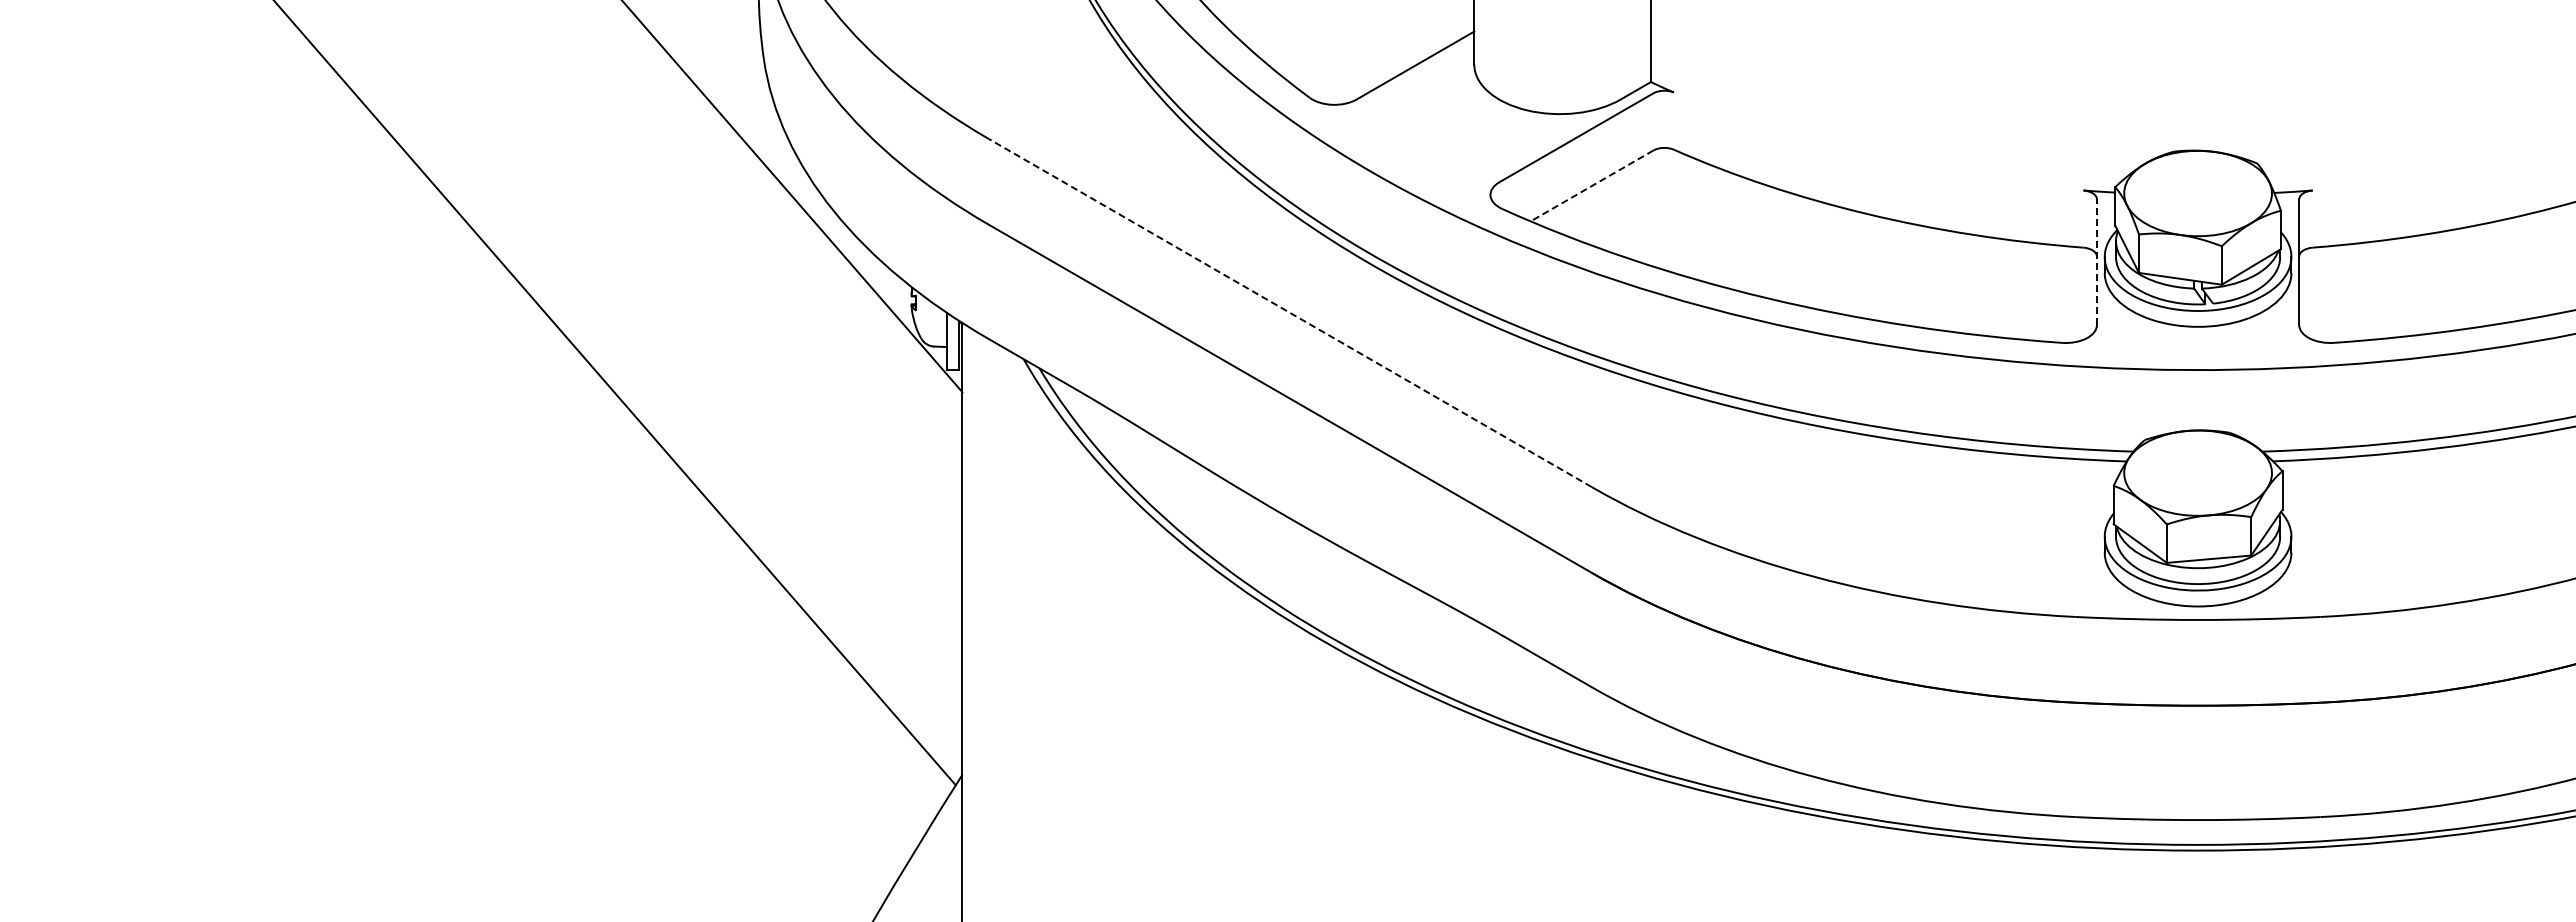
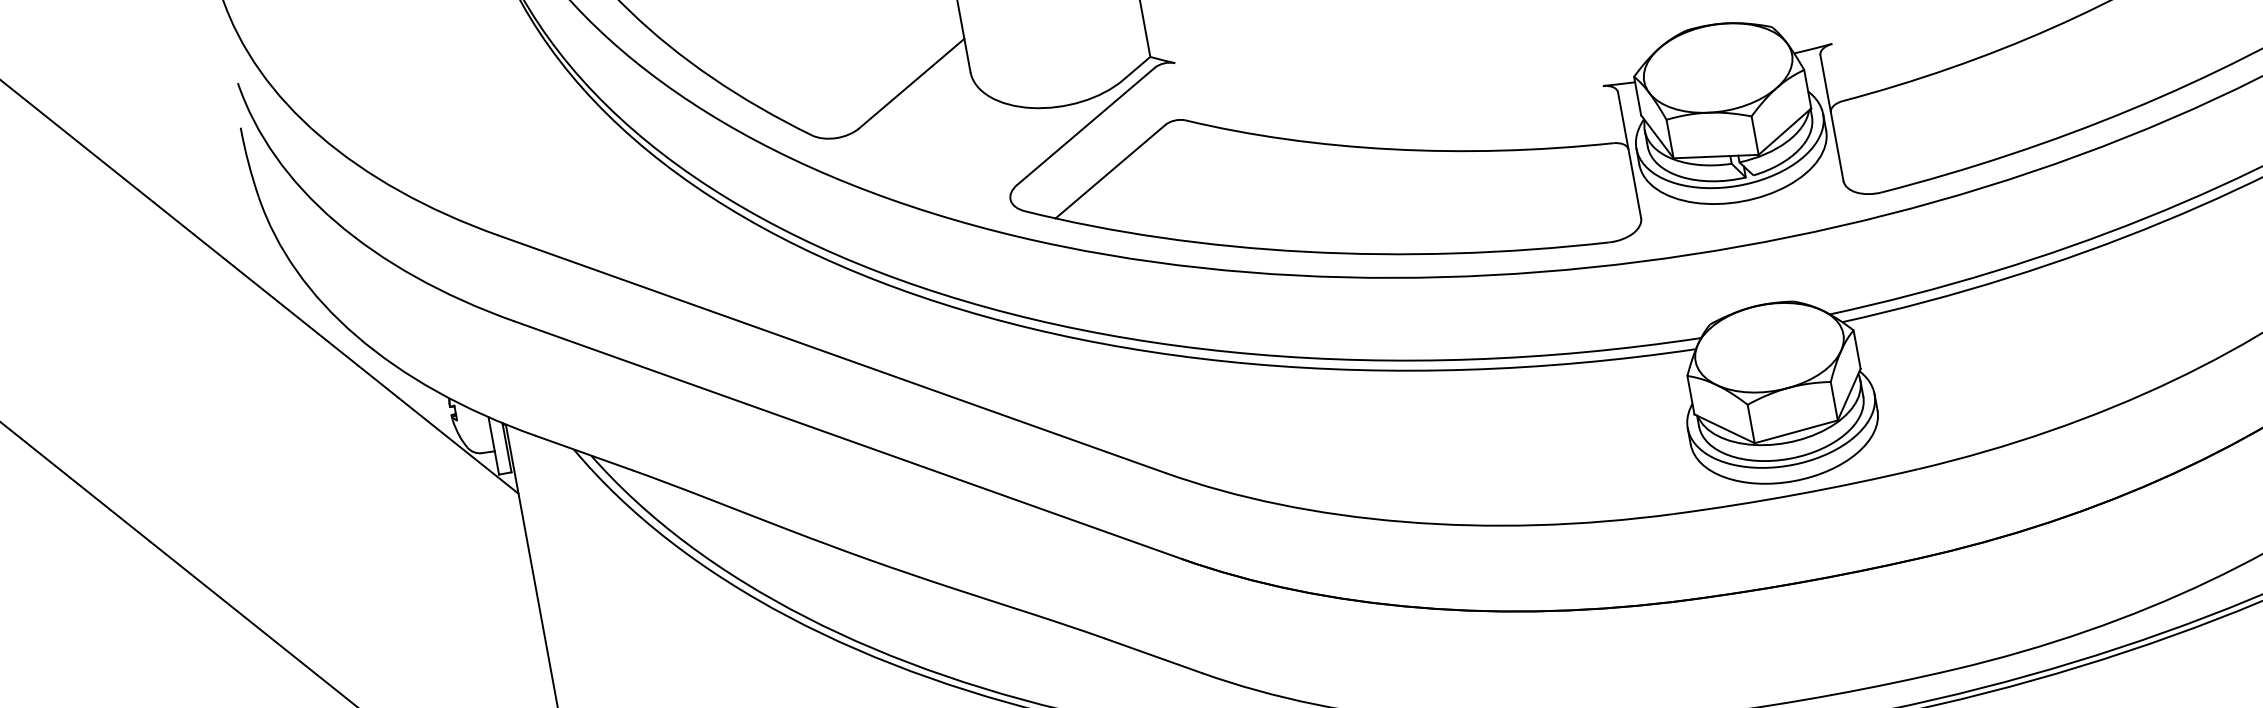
line: (1592, 185) -> (1110, 171), dashed -> solid
line: (2096, 262) -> (1629, 155), dashed -> solid
line: (1290, 313) -> (832, 354), dashed -> solid

